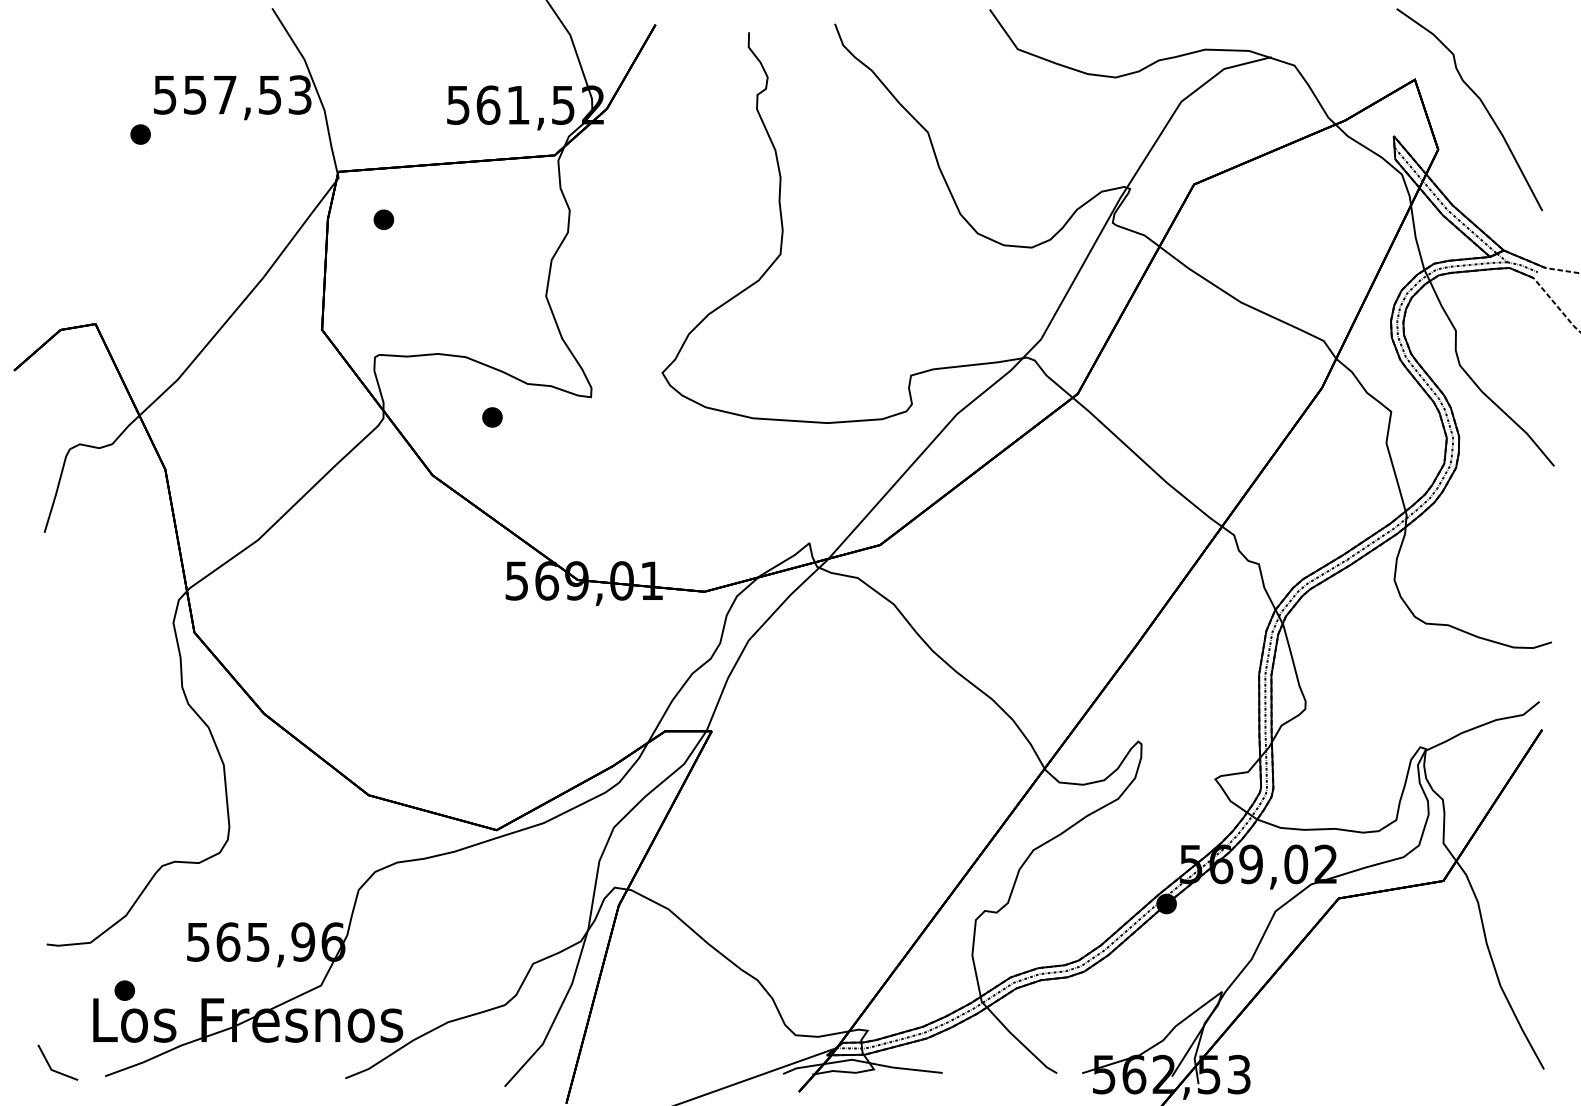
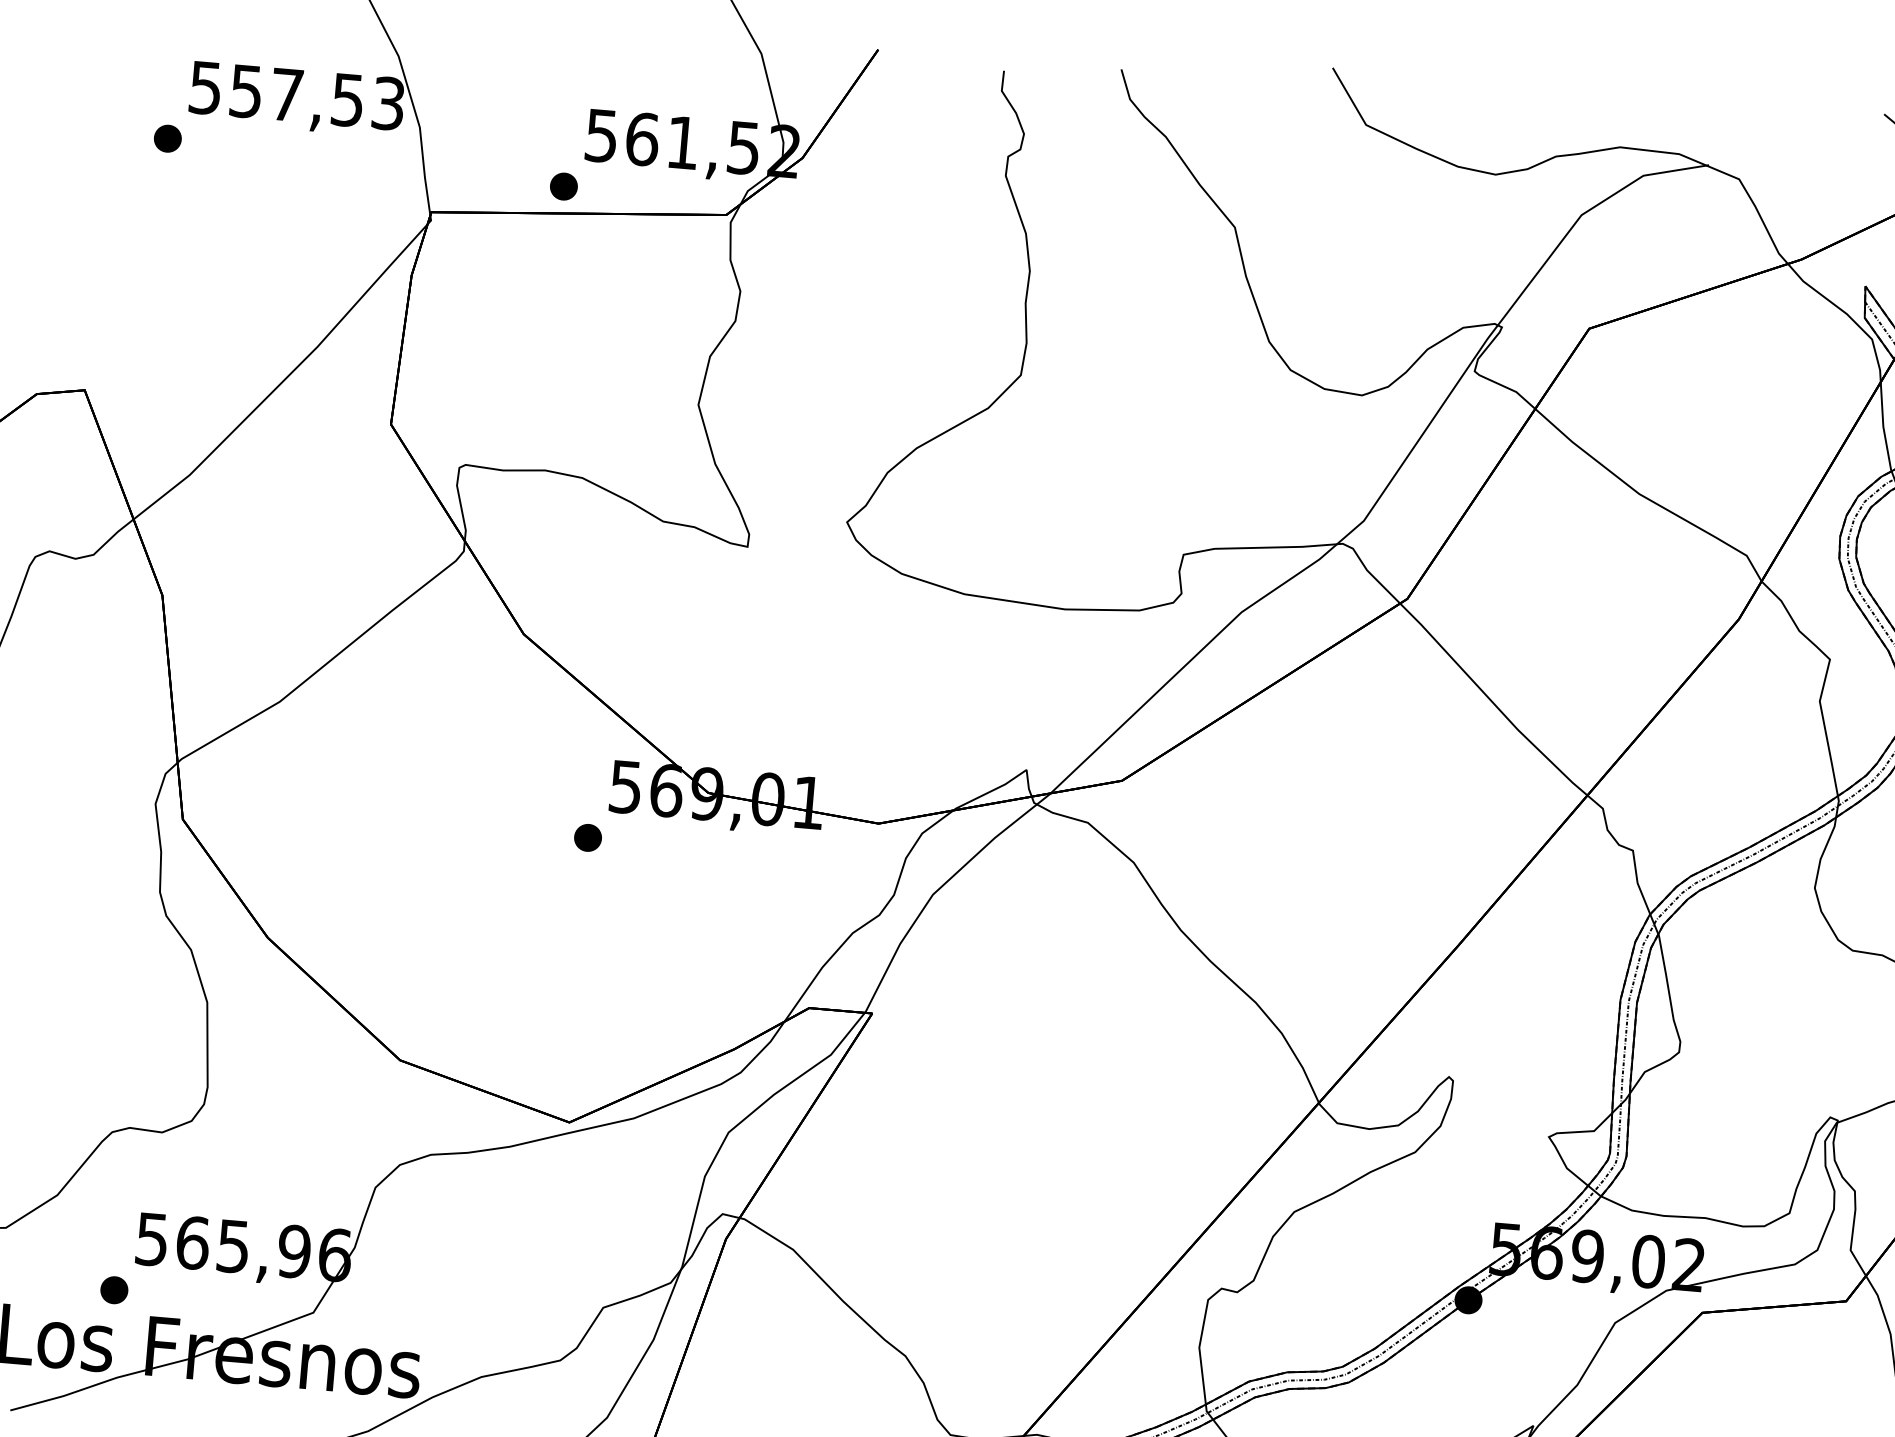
part: (383, 219) -> (563, 186), moved
part: (492, 417) -> (588, 837), moved
part: (124, 990) -> (113, 1289), moved

